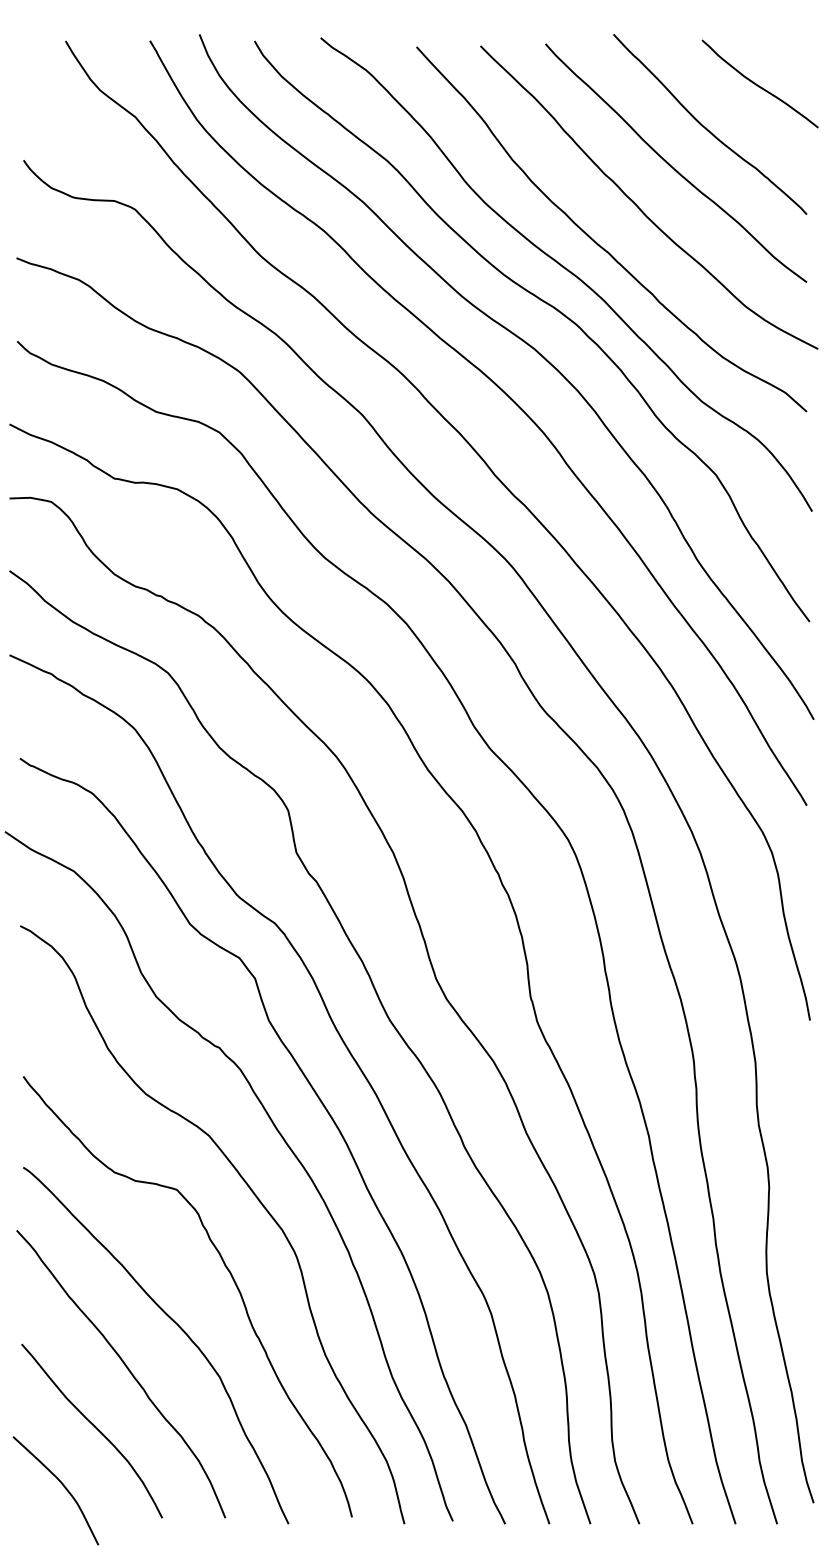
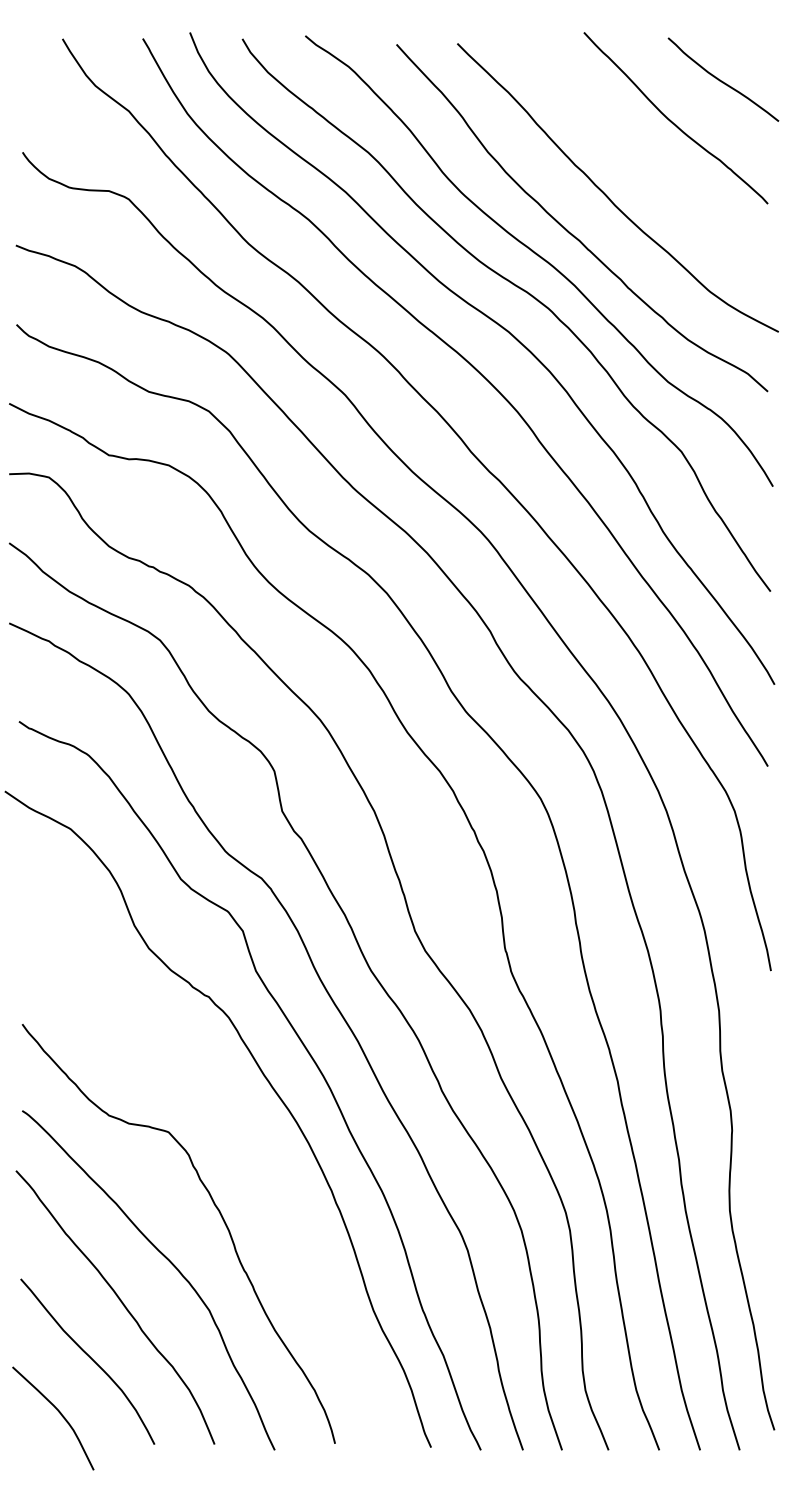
curve: (671, 165) -> (639, 157), removed
curve: (254, 1196) -> (242, 1138), removed

